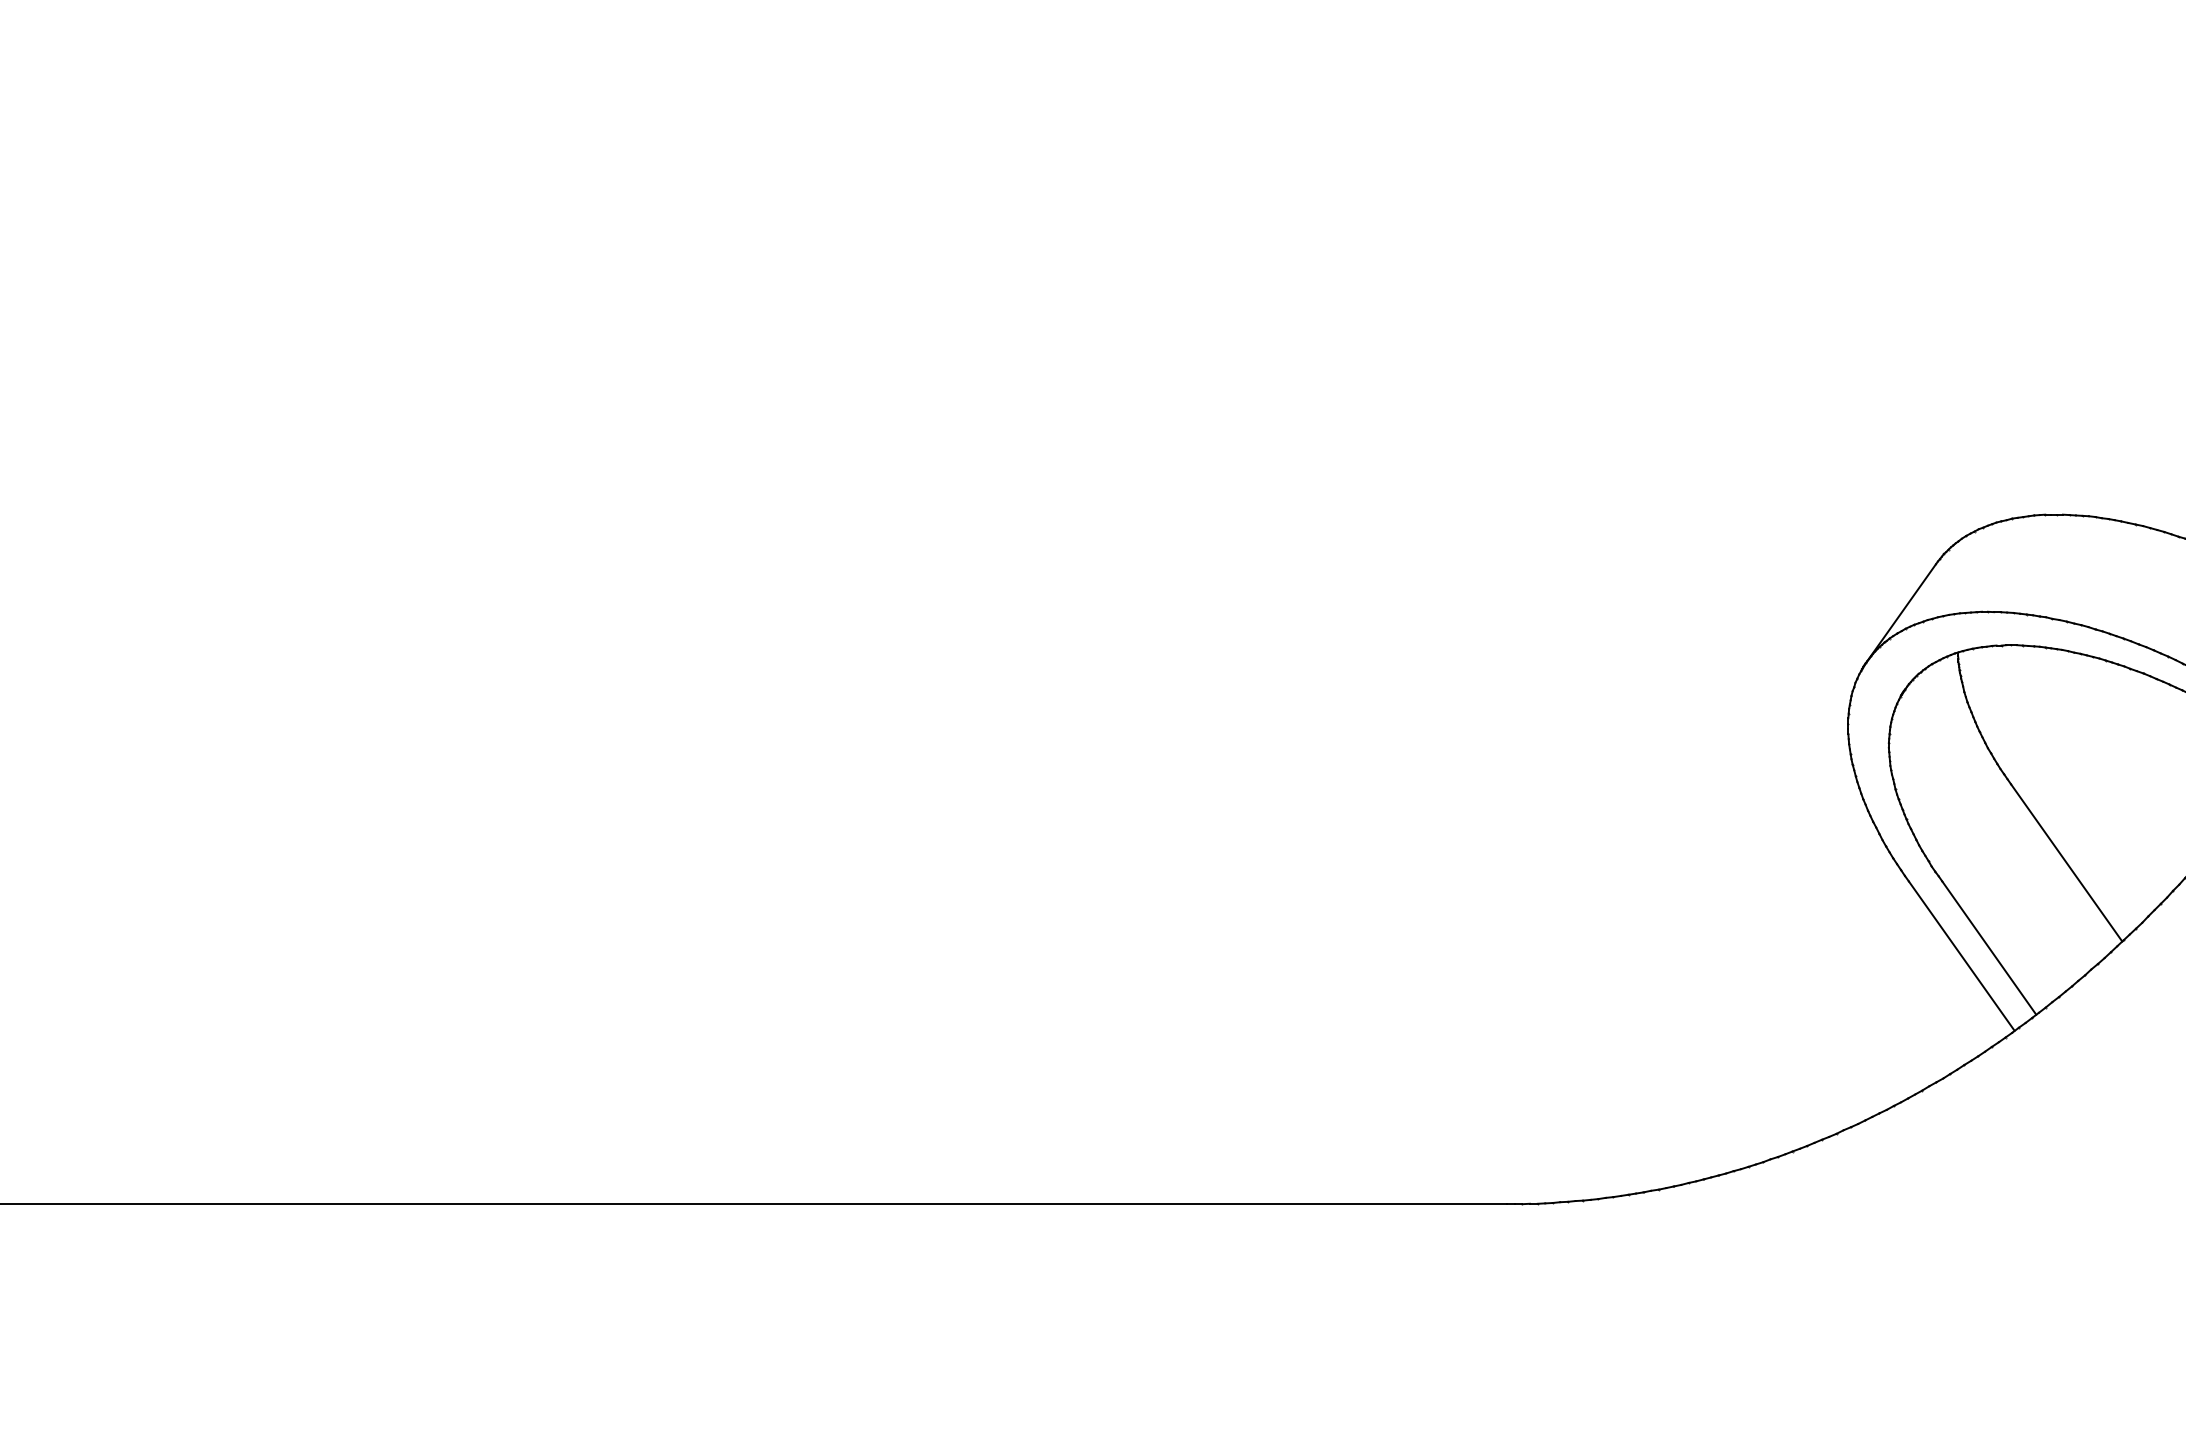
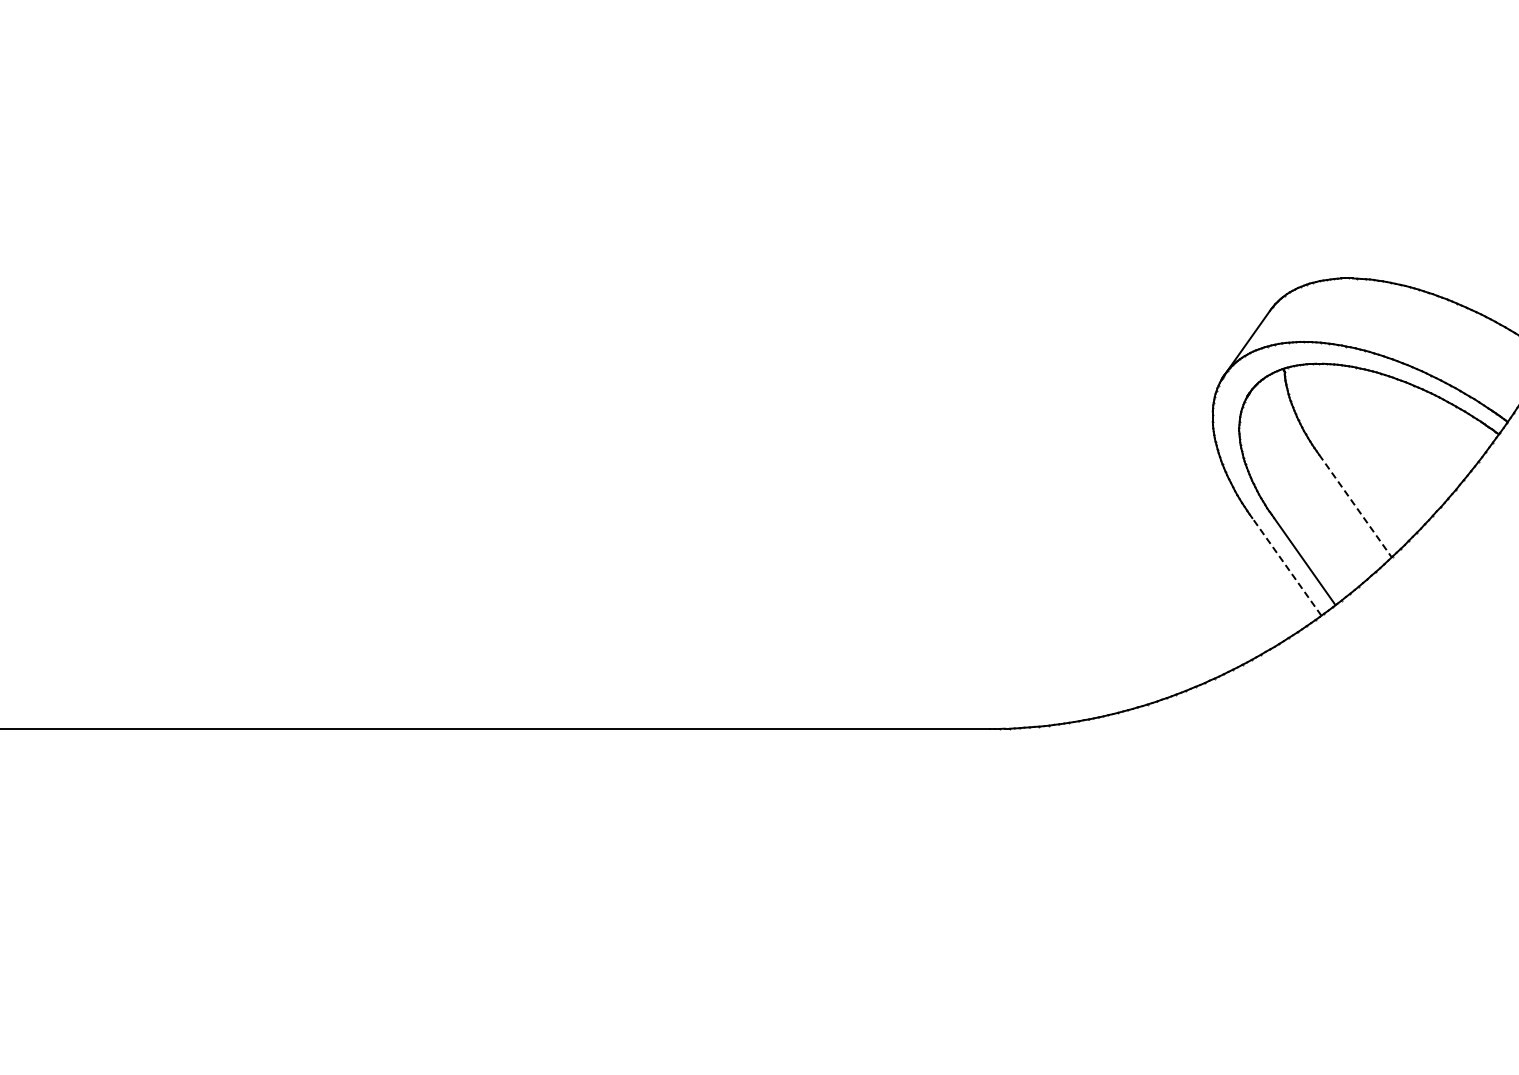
line: (2066, 863) -> (1355, 506), solid -> dashed
line: (1961, 955) -> (1286, 566), solid -> dashed

